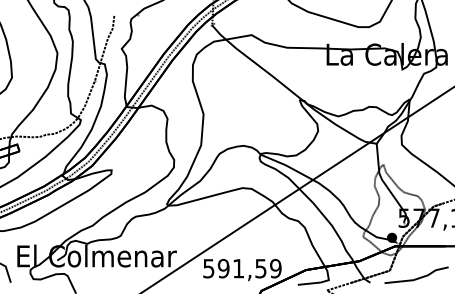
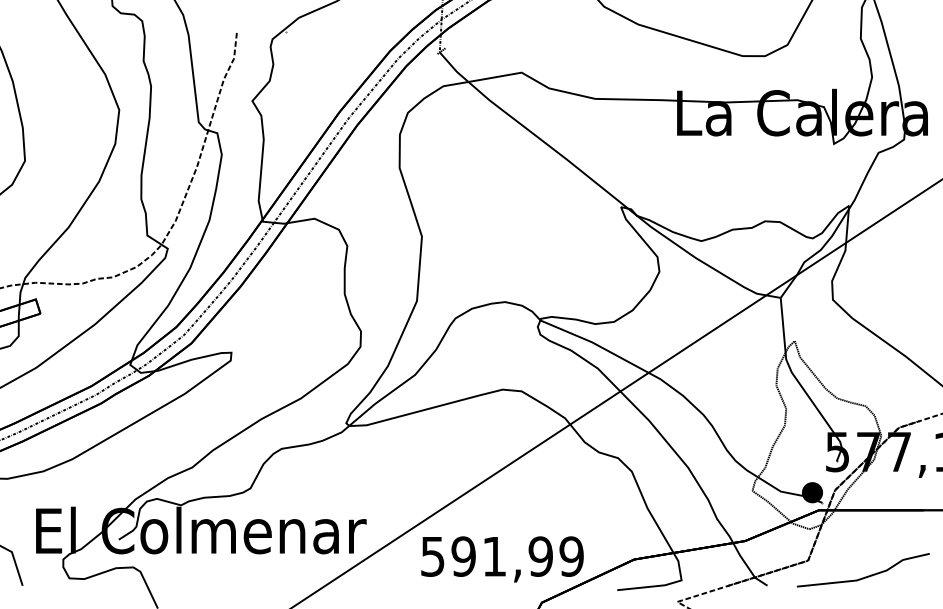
text: (260, 268) -> (539, 556), 591,59 -> 591,99

